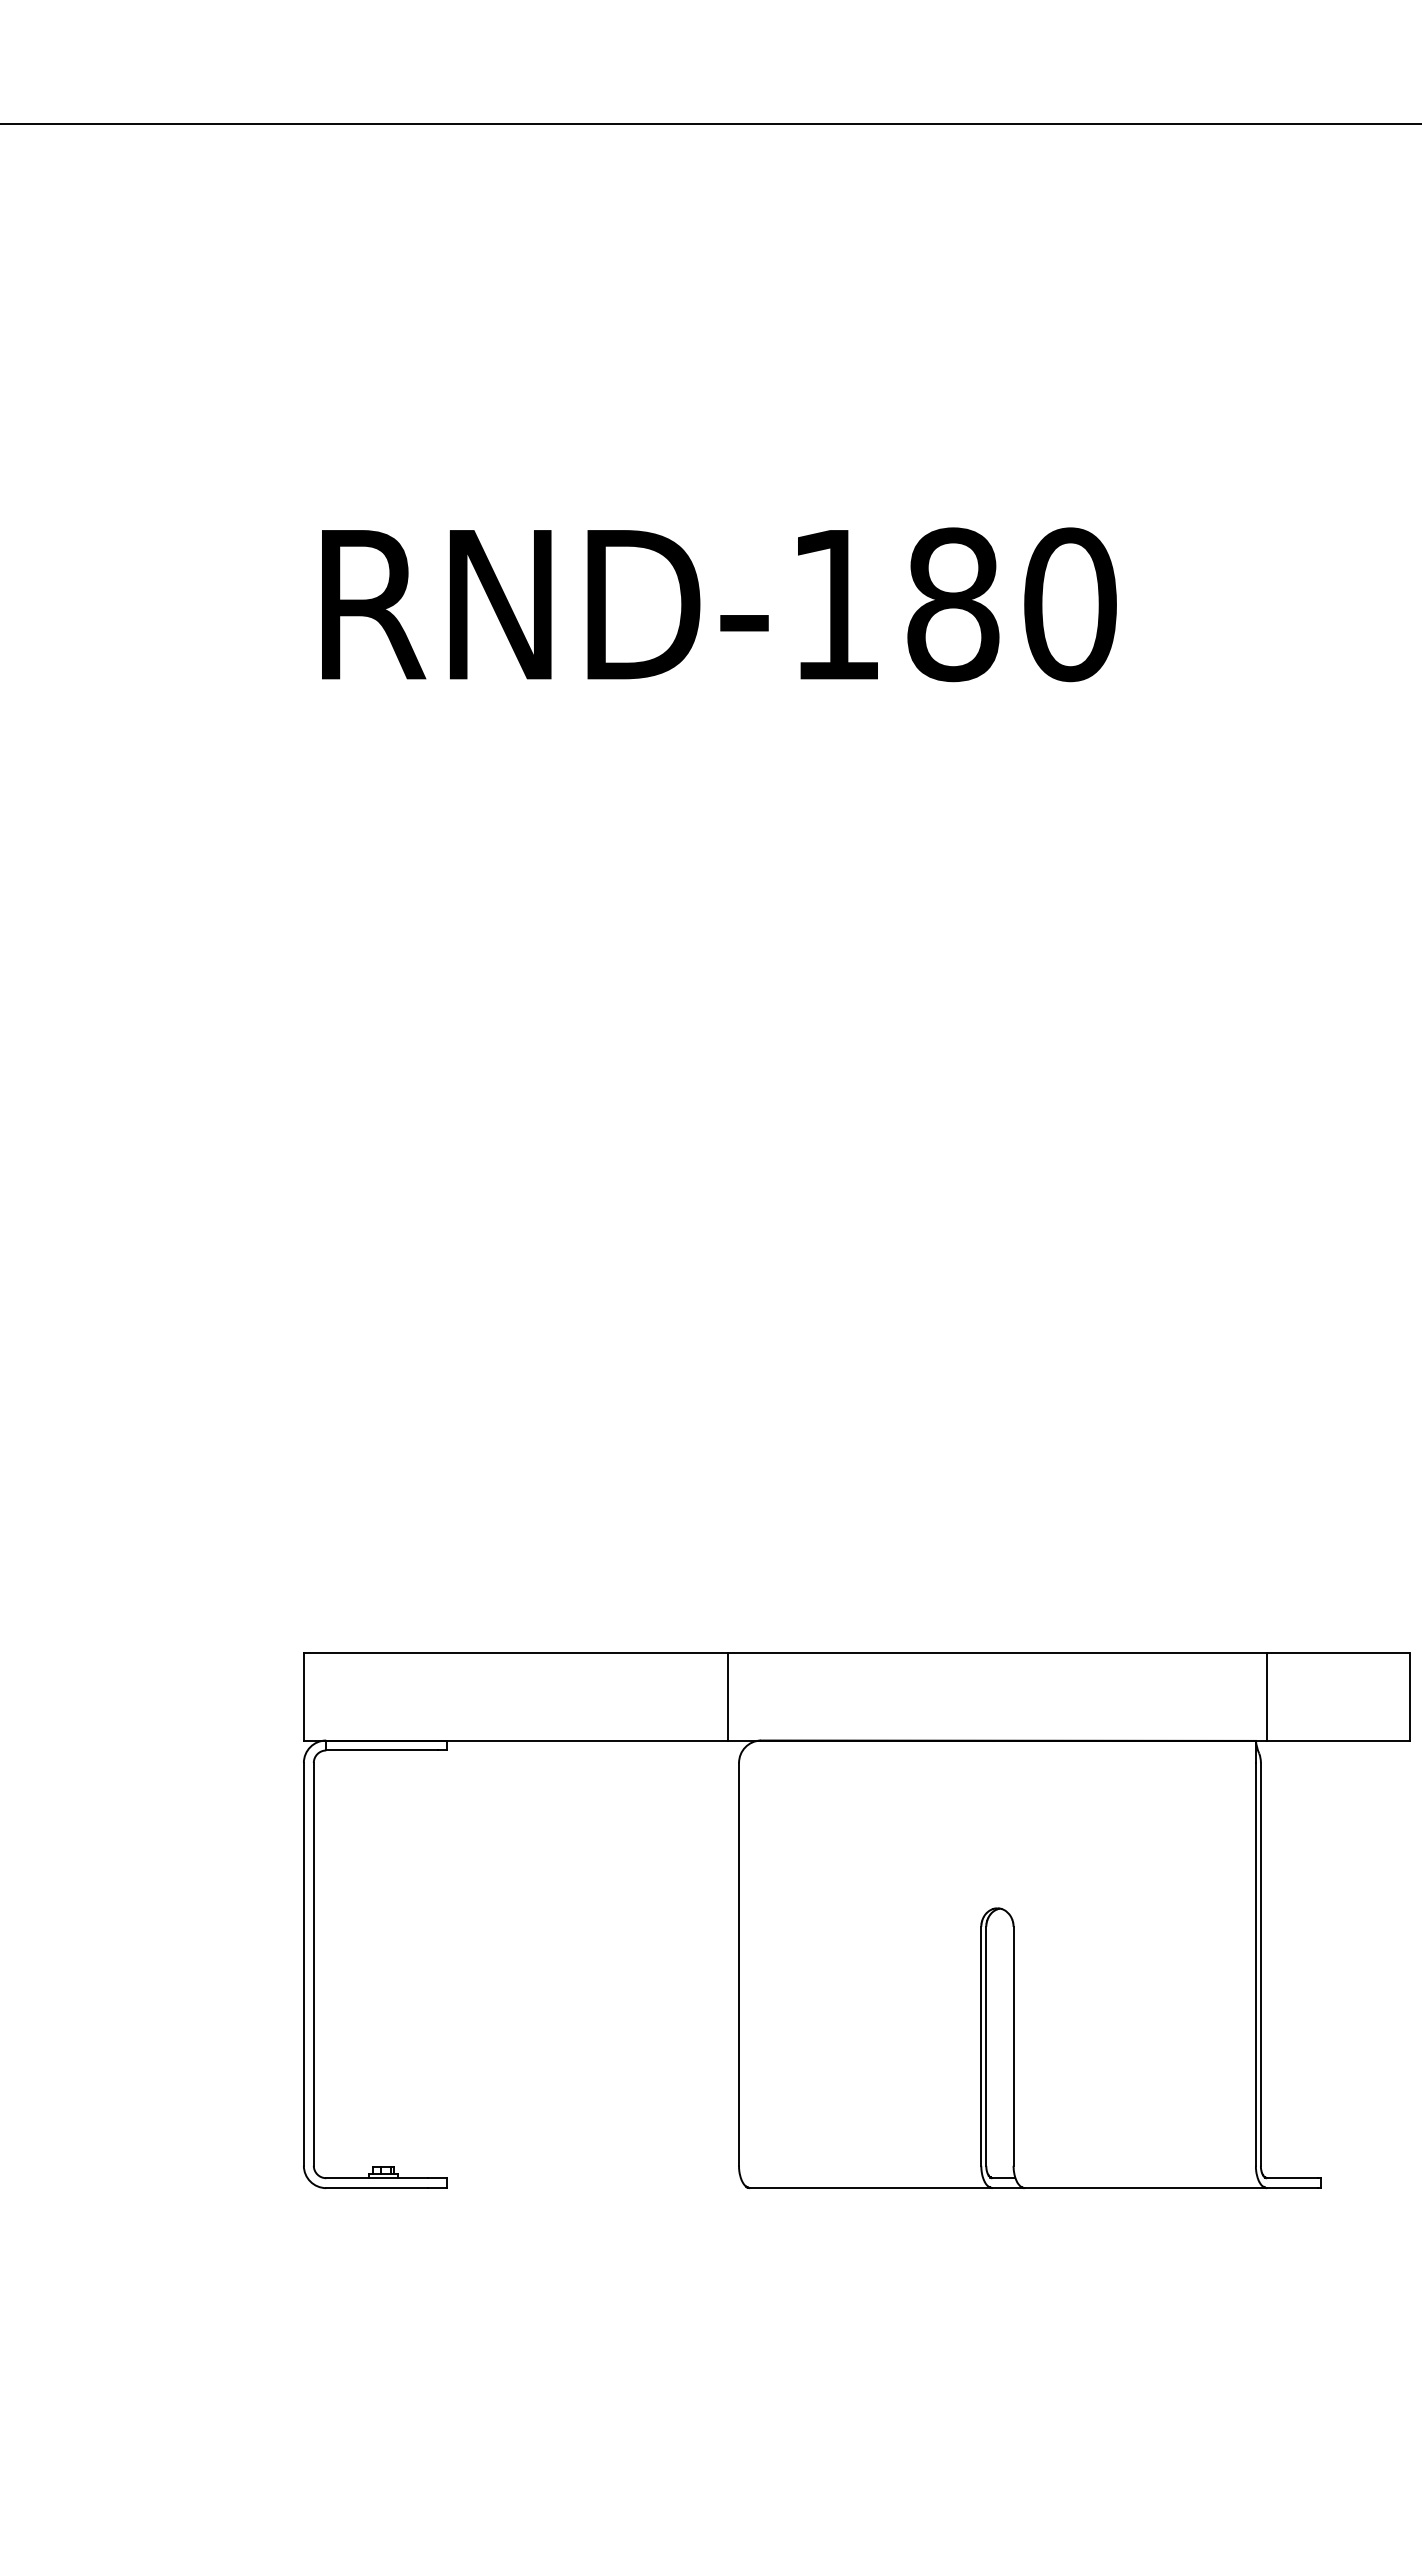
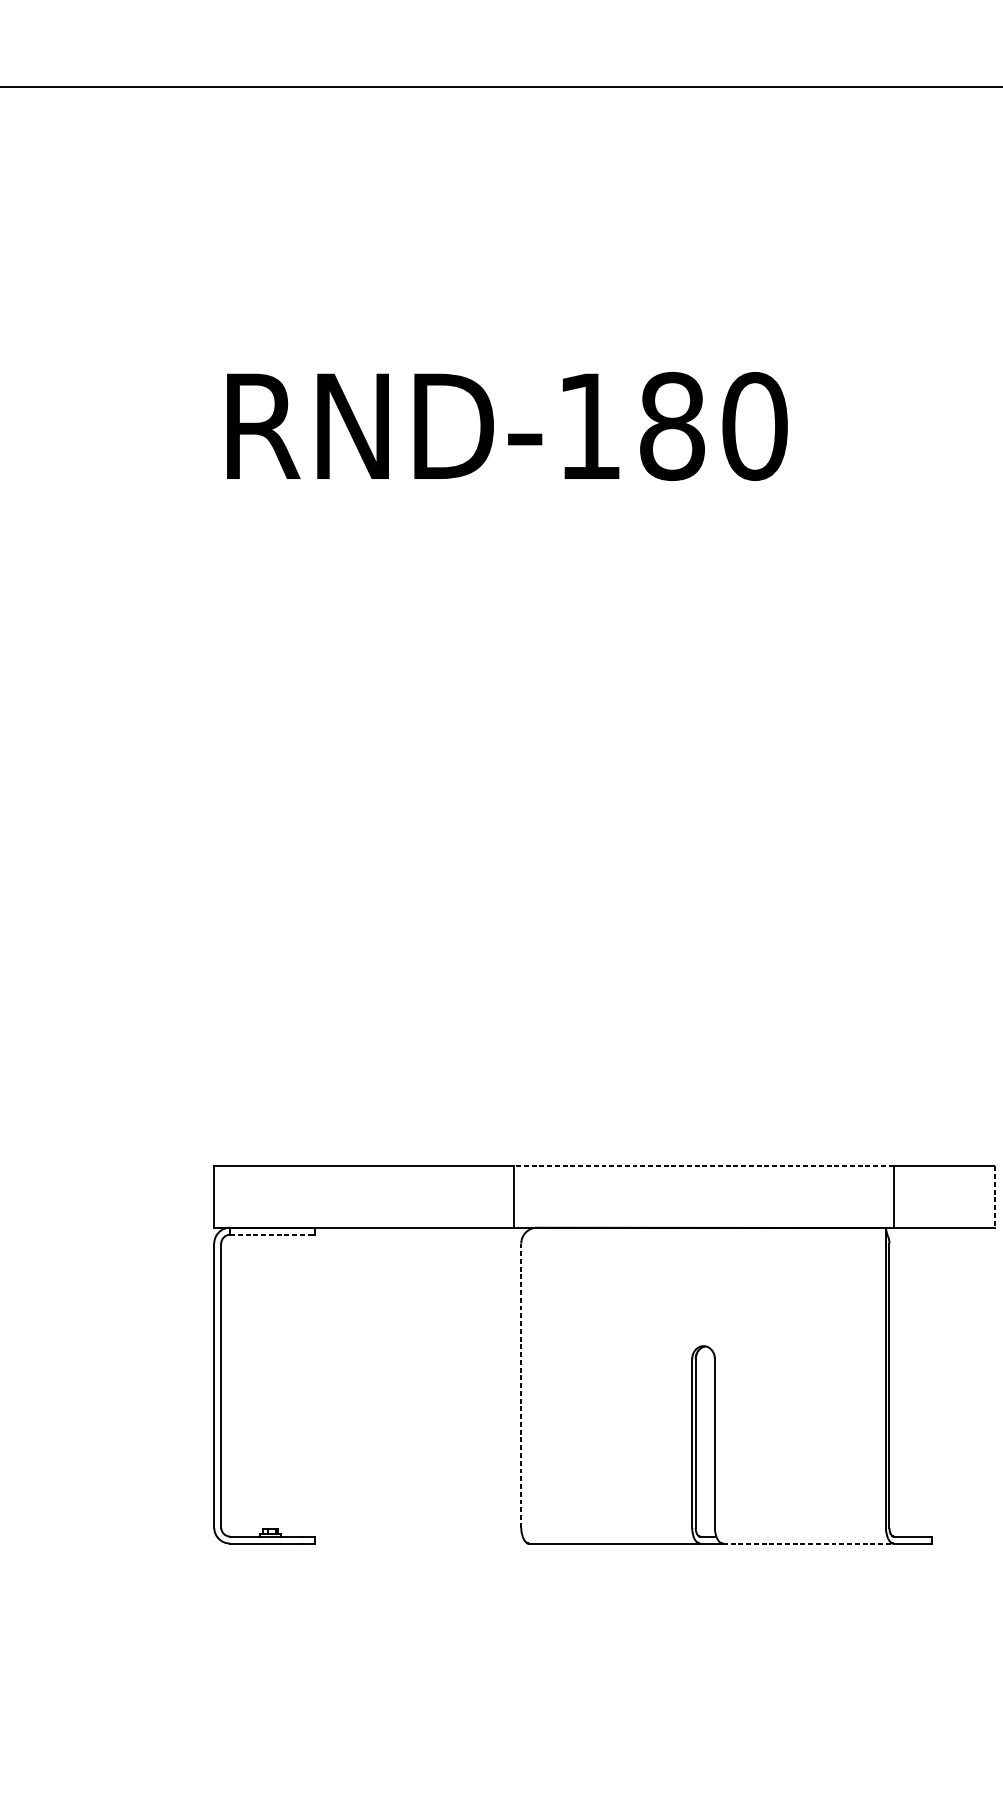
line: (996, 1653) -> (702, 1166), solid -> dashed
line: (1410, 1697) -> (994, 1197), solid -> dashed
line: (381, 1750) -> (269, 1234), solid -> dashed
line: (739, 1963) -> (521, 1385), solid -> dashed
line: (1146, 2188) -> (808, 1543), solid -> dashed

